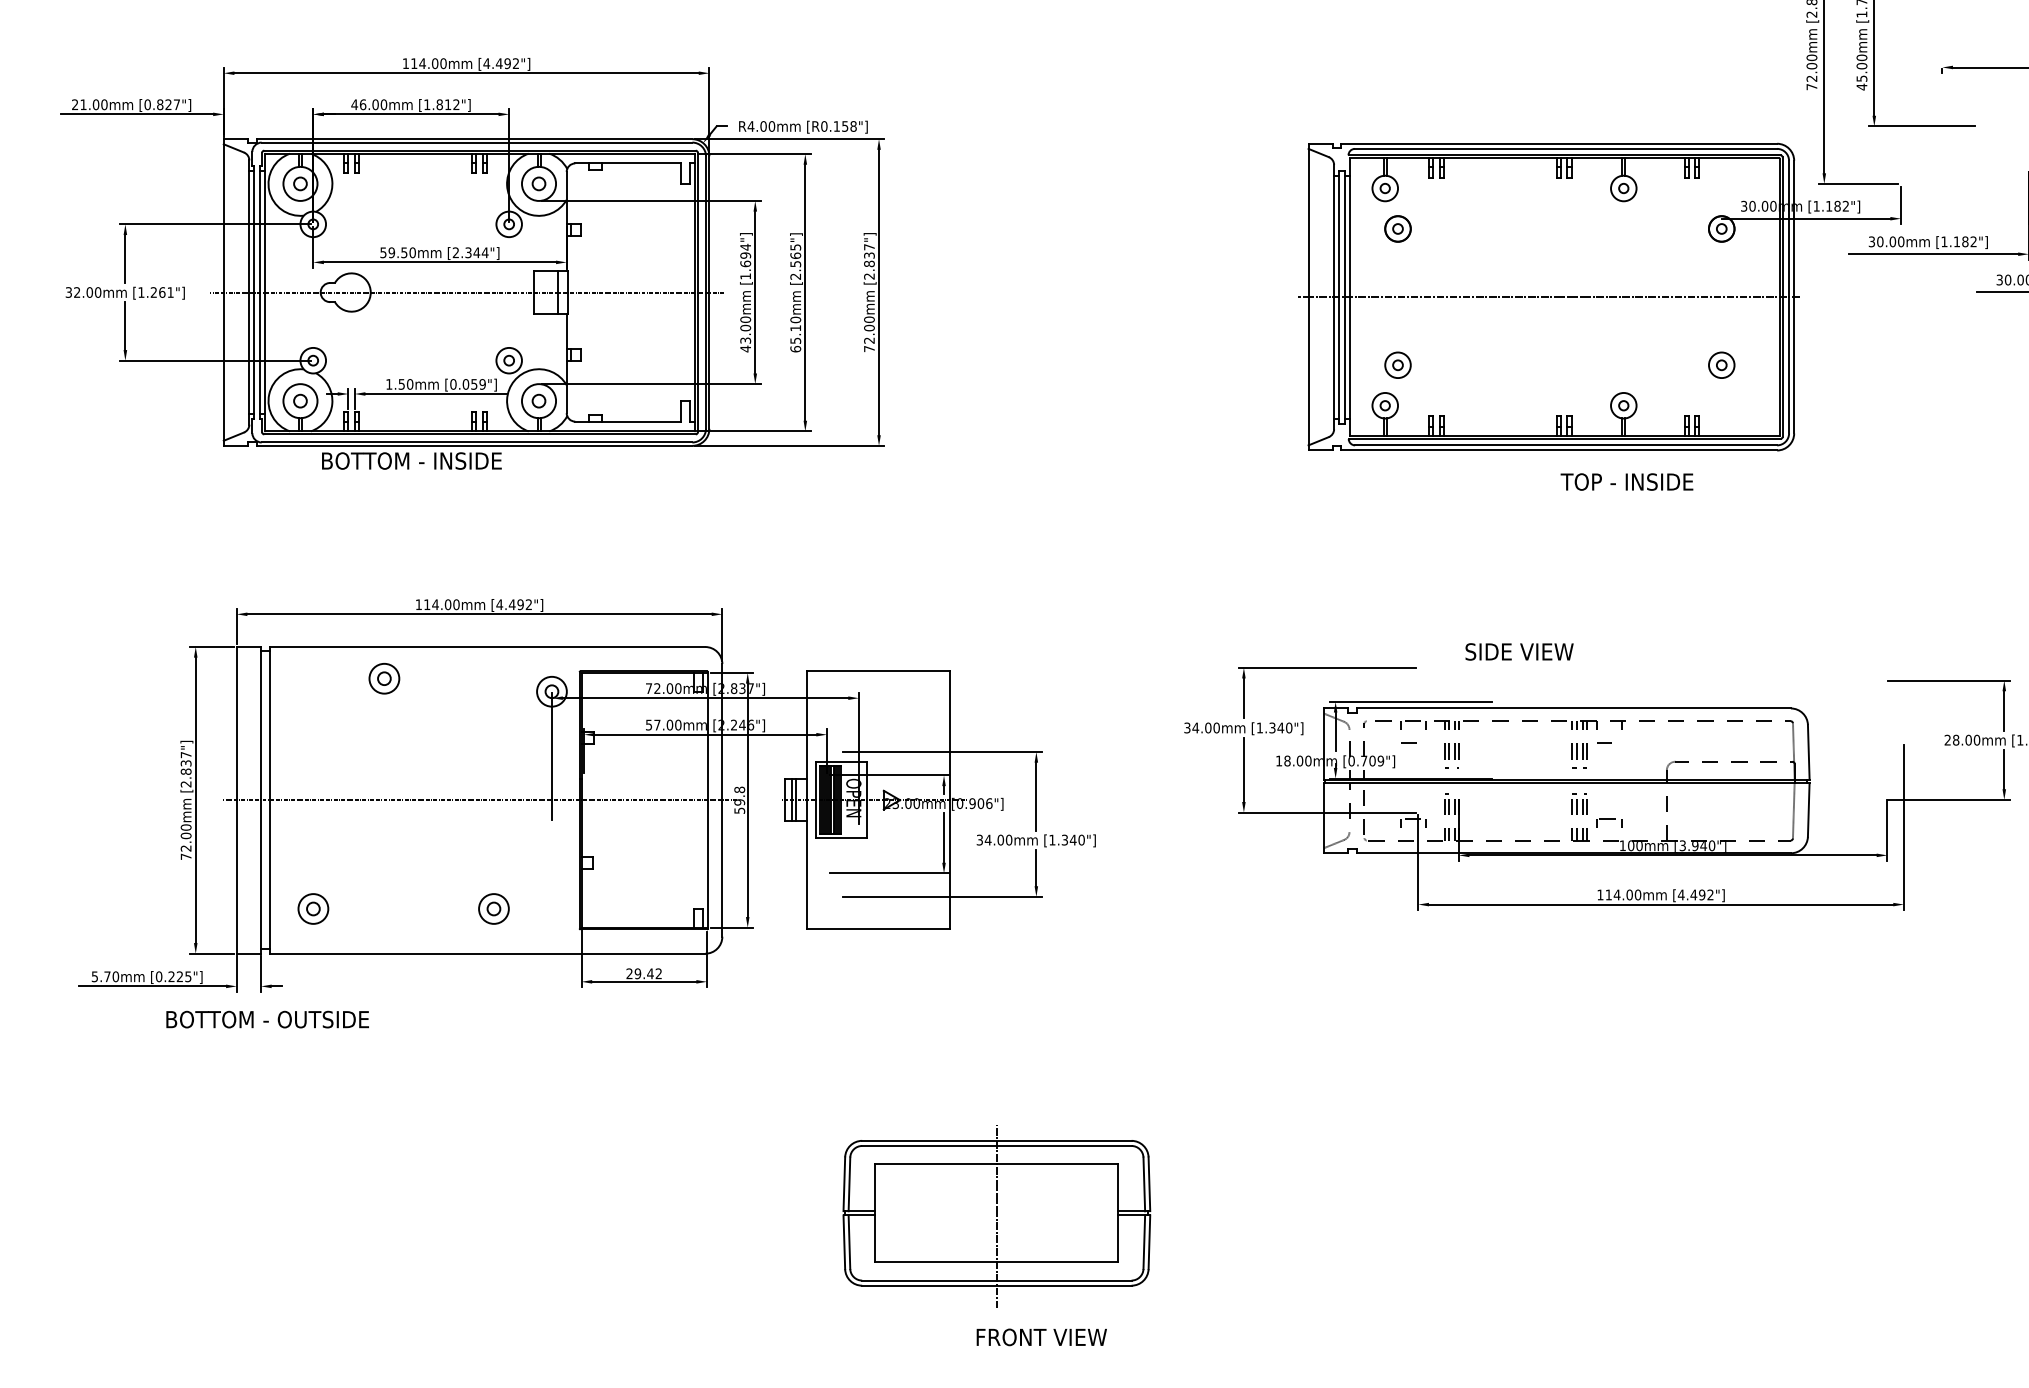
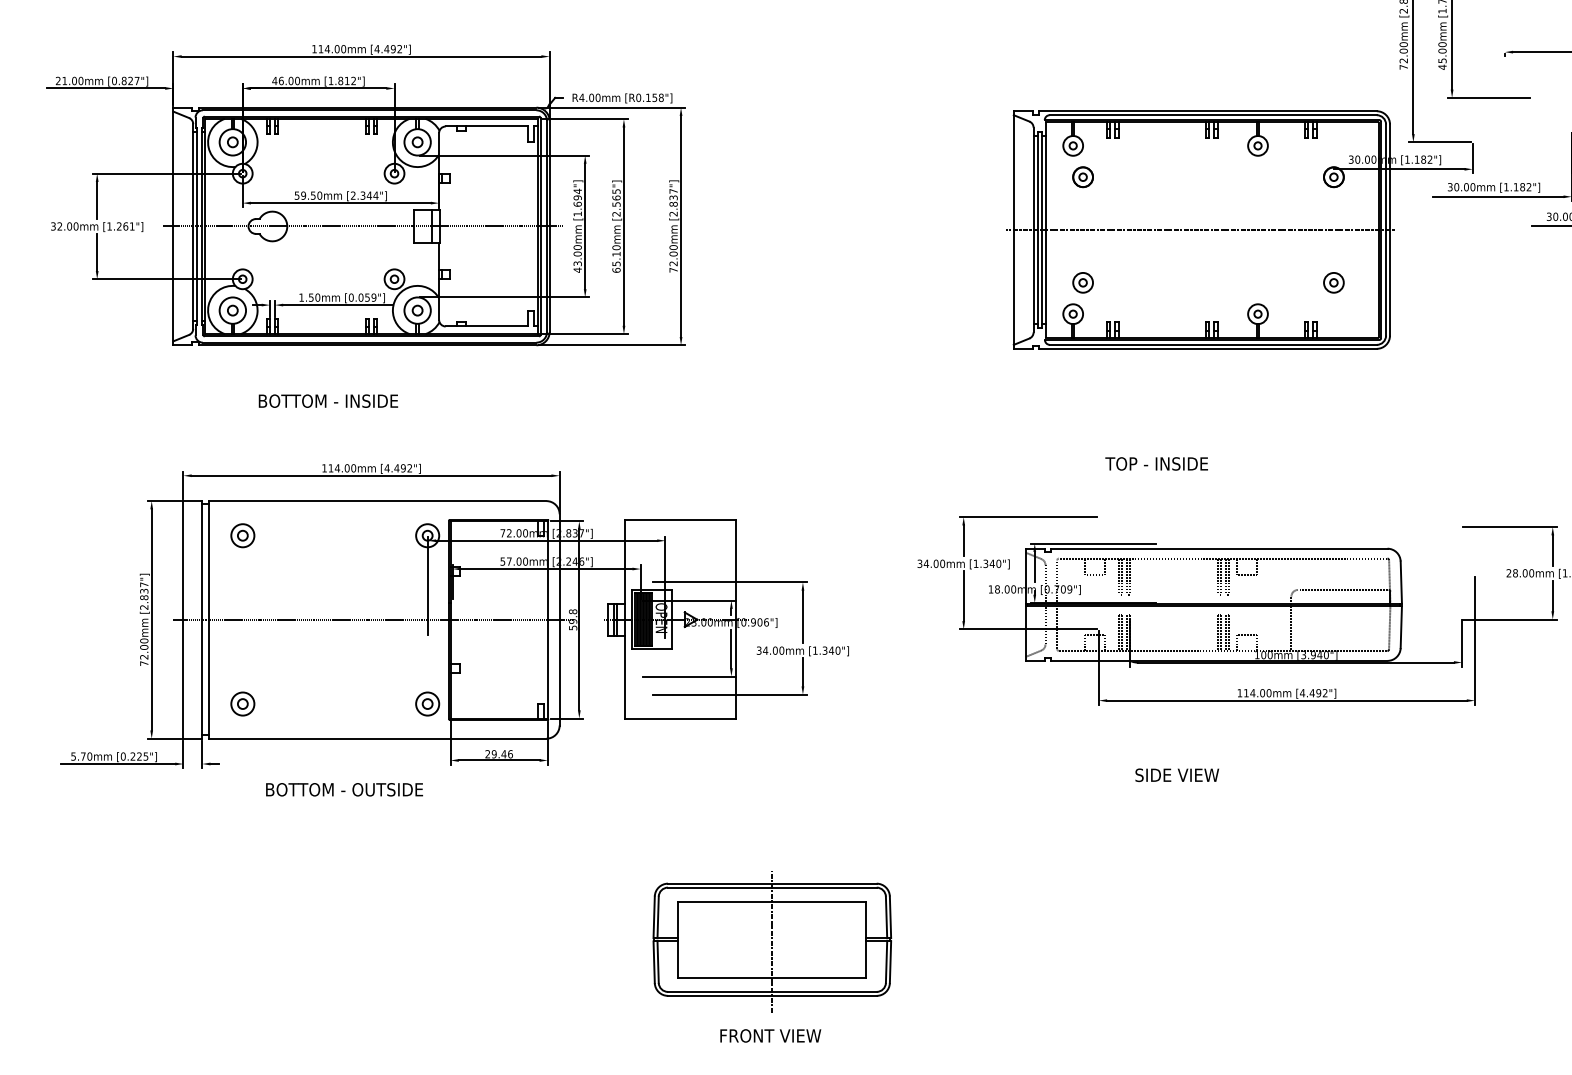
text: (411, 460) -> (328, 400), moved
text: (1626, 481) -> (1156, 463), moved
text: (1519, 651) -> (1177, 774), moved
part: (384, 678) -> (242, 535), moved
part: (493, 908) -> (427, 703), moved
text: (658, 973) -> (510, 754), 29.42 -> 29.46
text: (267, 1019) -> (344, 789), moved
text: (1041, 1337) -> (770, 1036), moved

